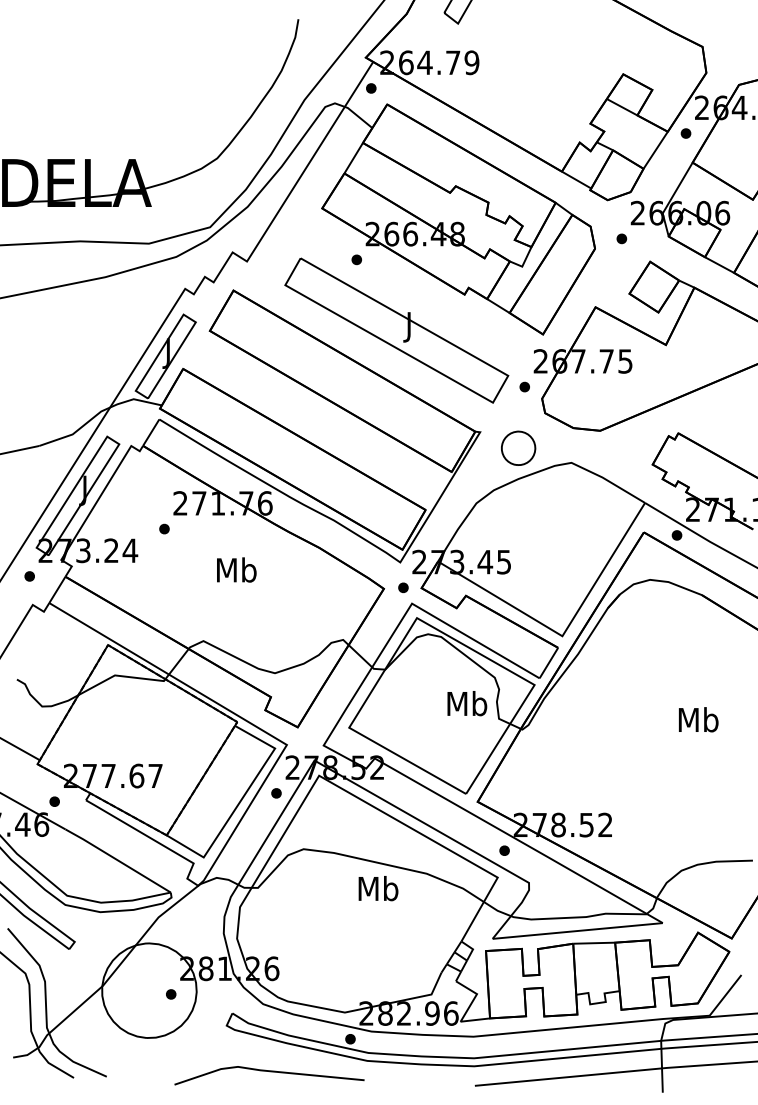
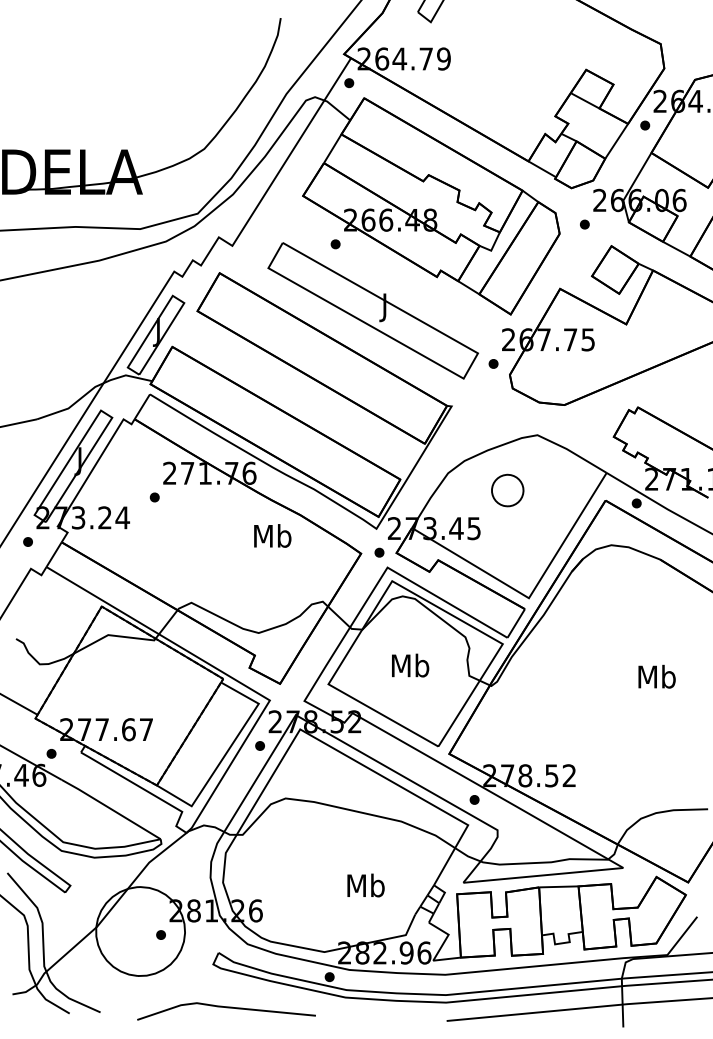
part: (518, 448) -> (507, 490), moved
text: (236, 569) -> (272, 535), moved
text: (467, 703) -> (410, 665), moved
text: (377, 888) -> (365, 885), moved
line: (269, 1072) -> (226, 1008), moved

